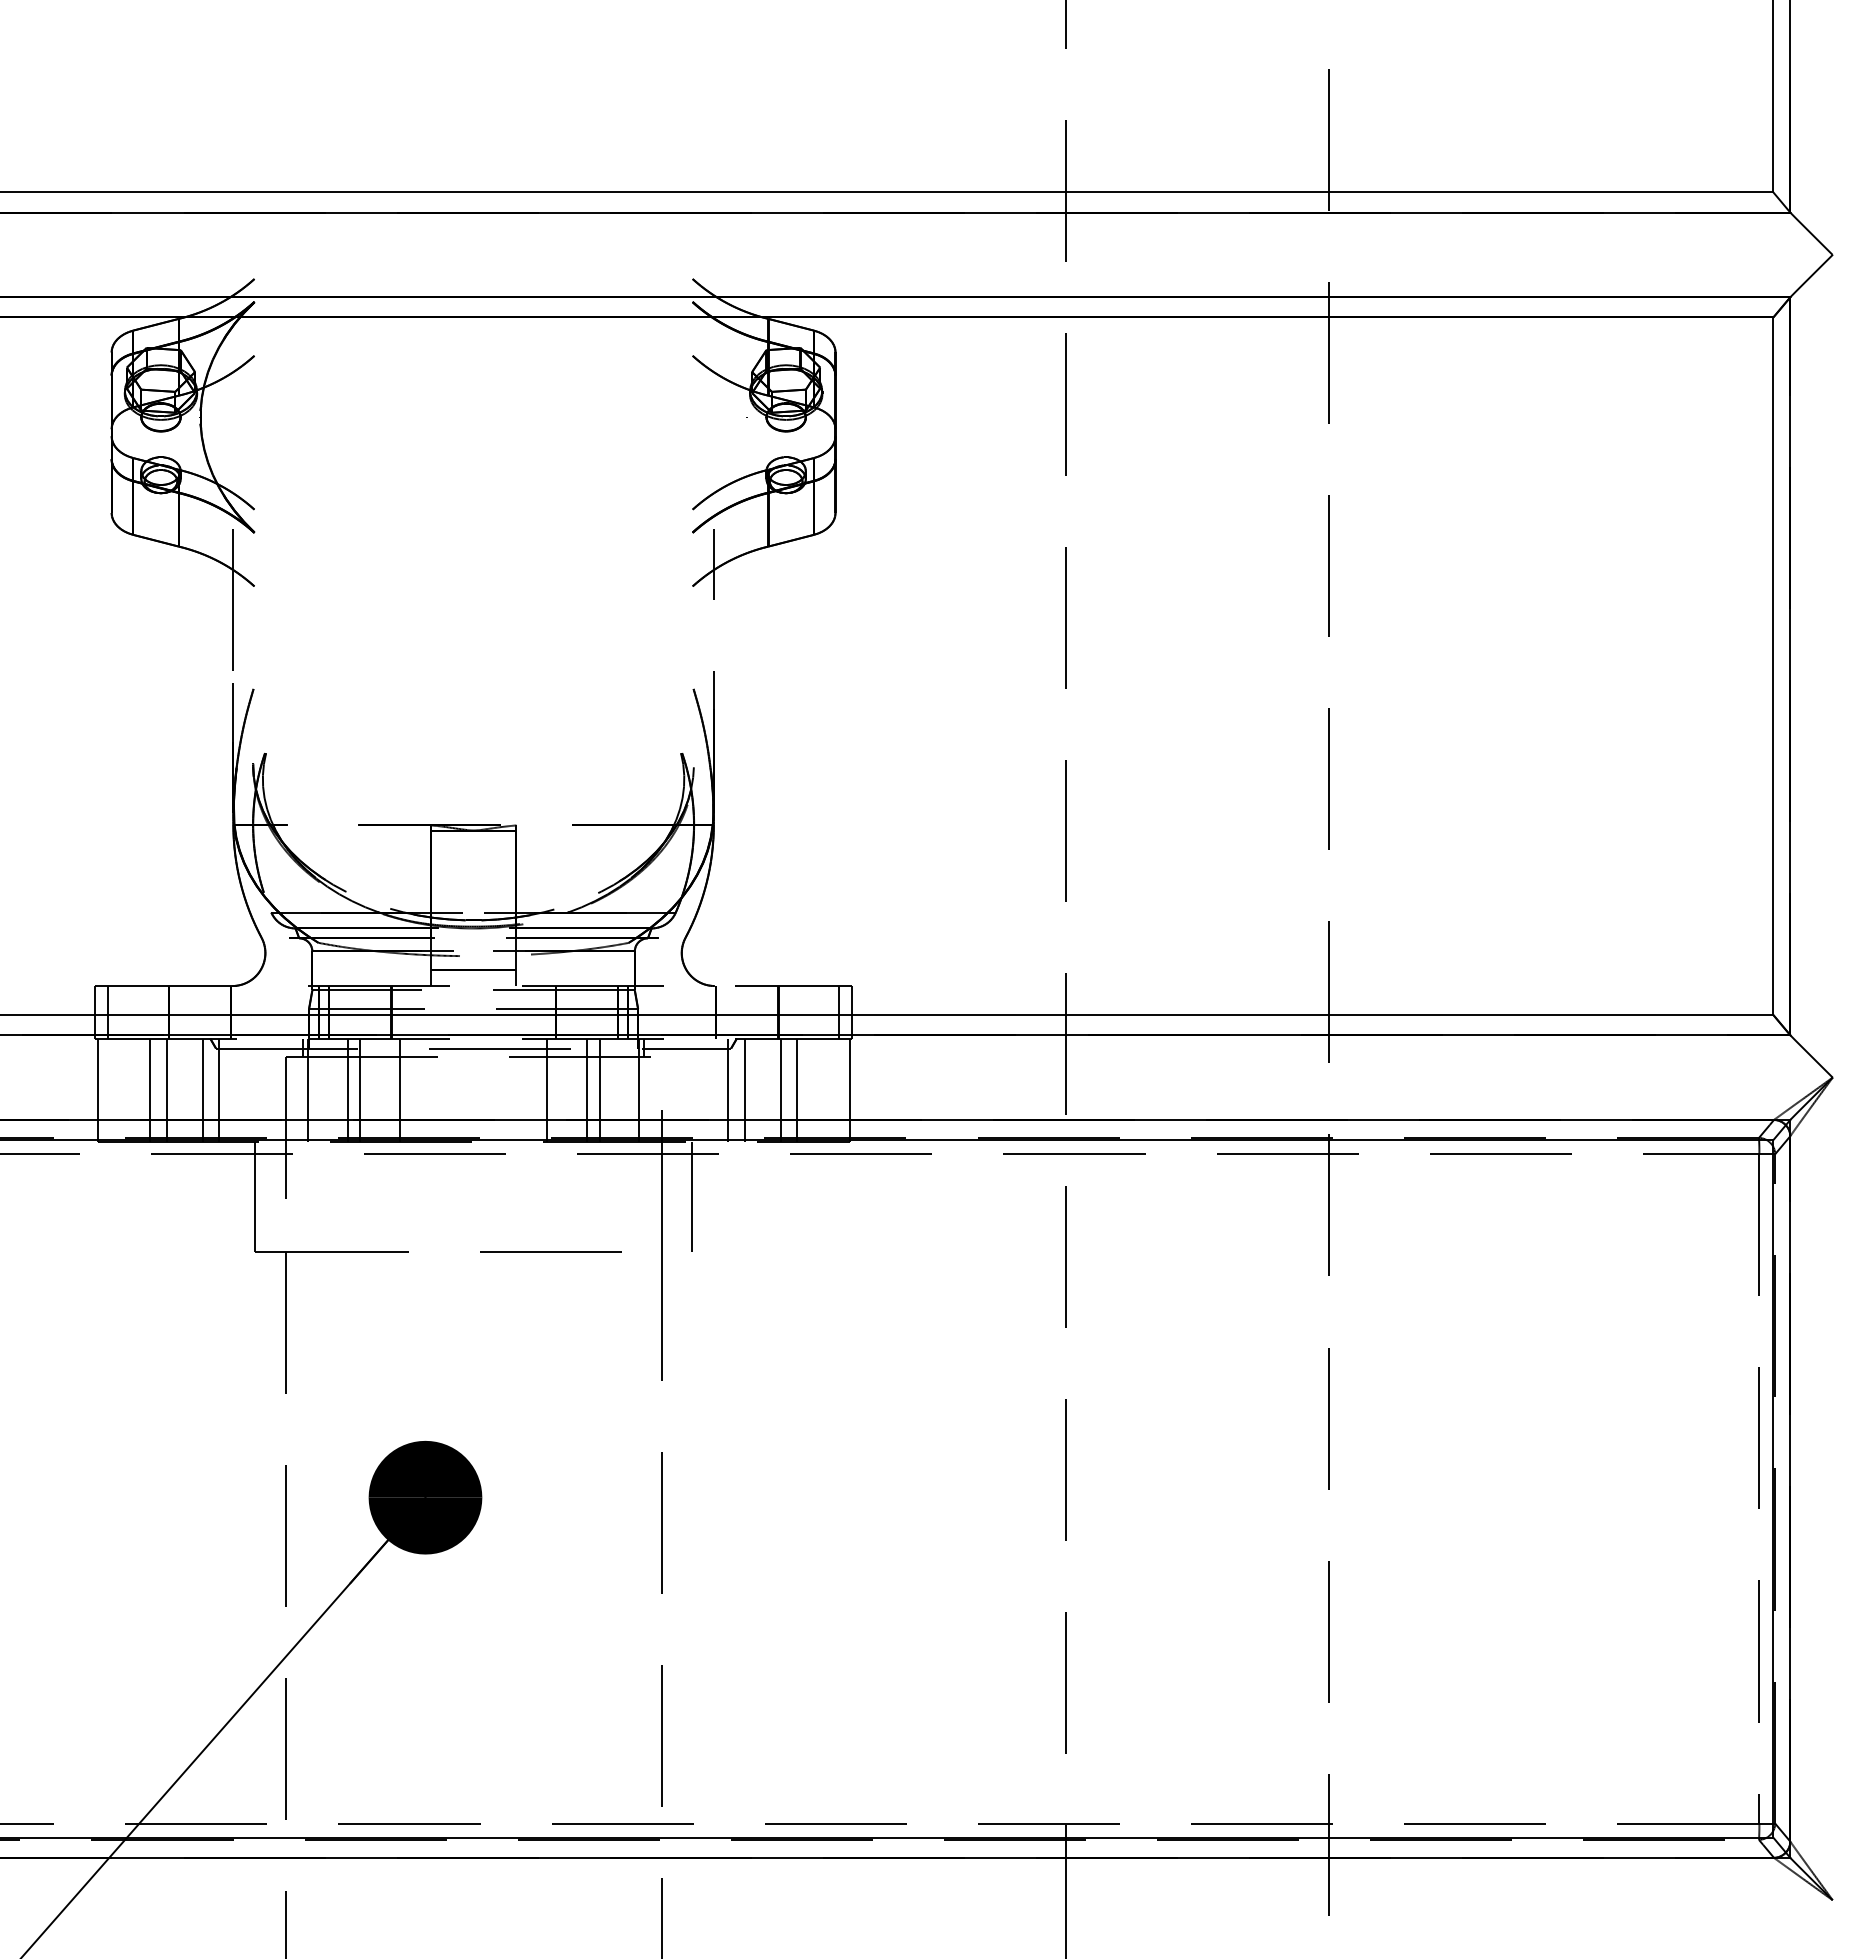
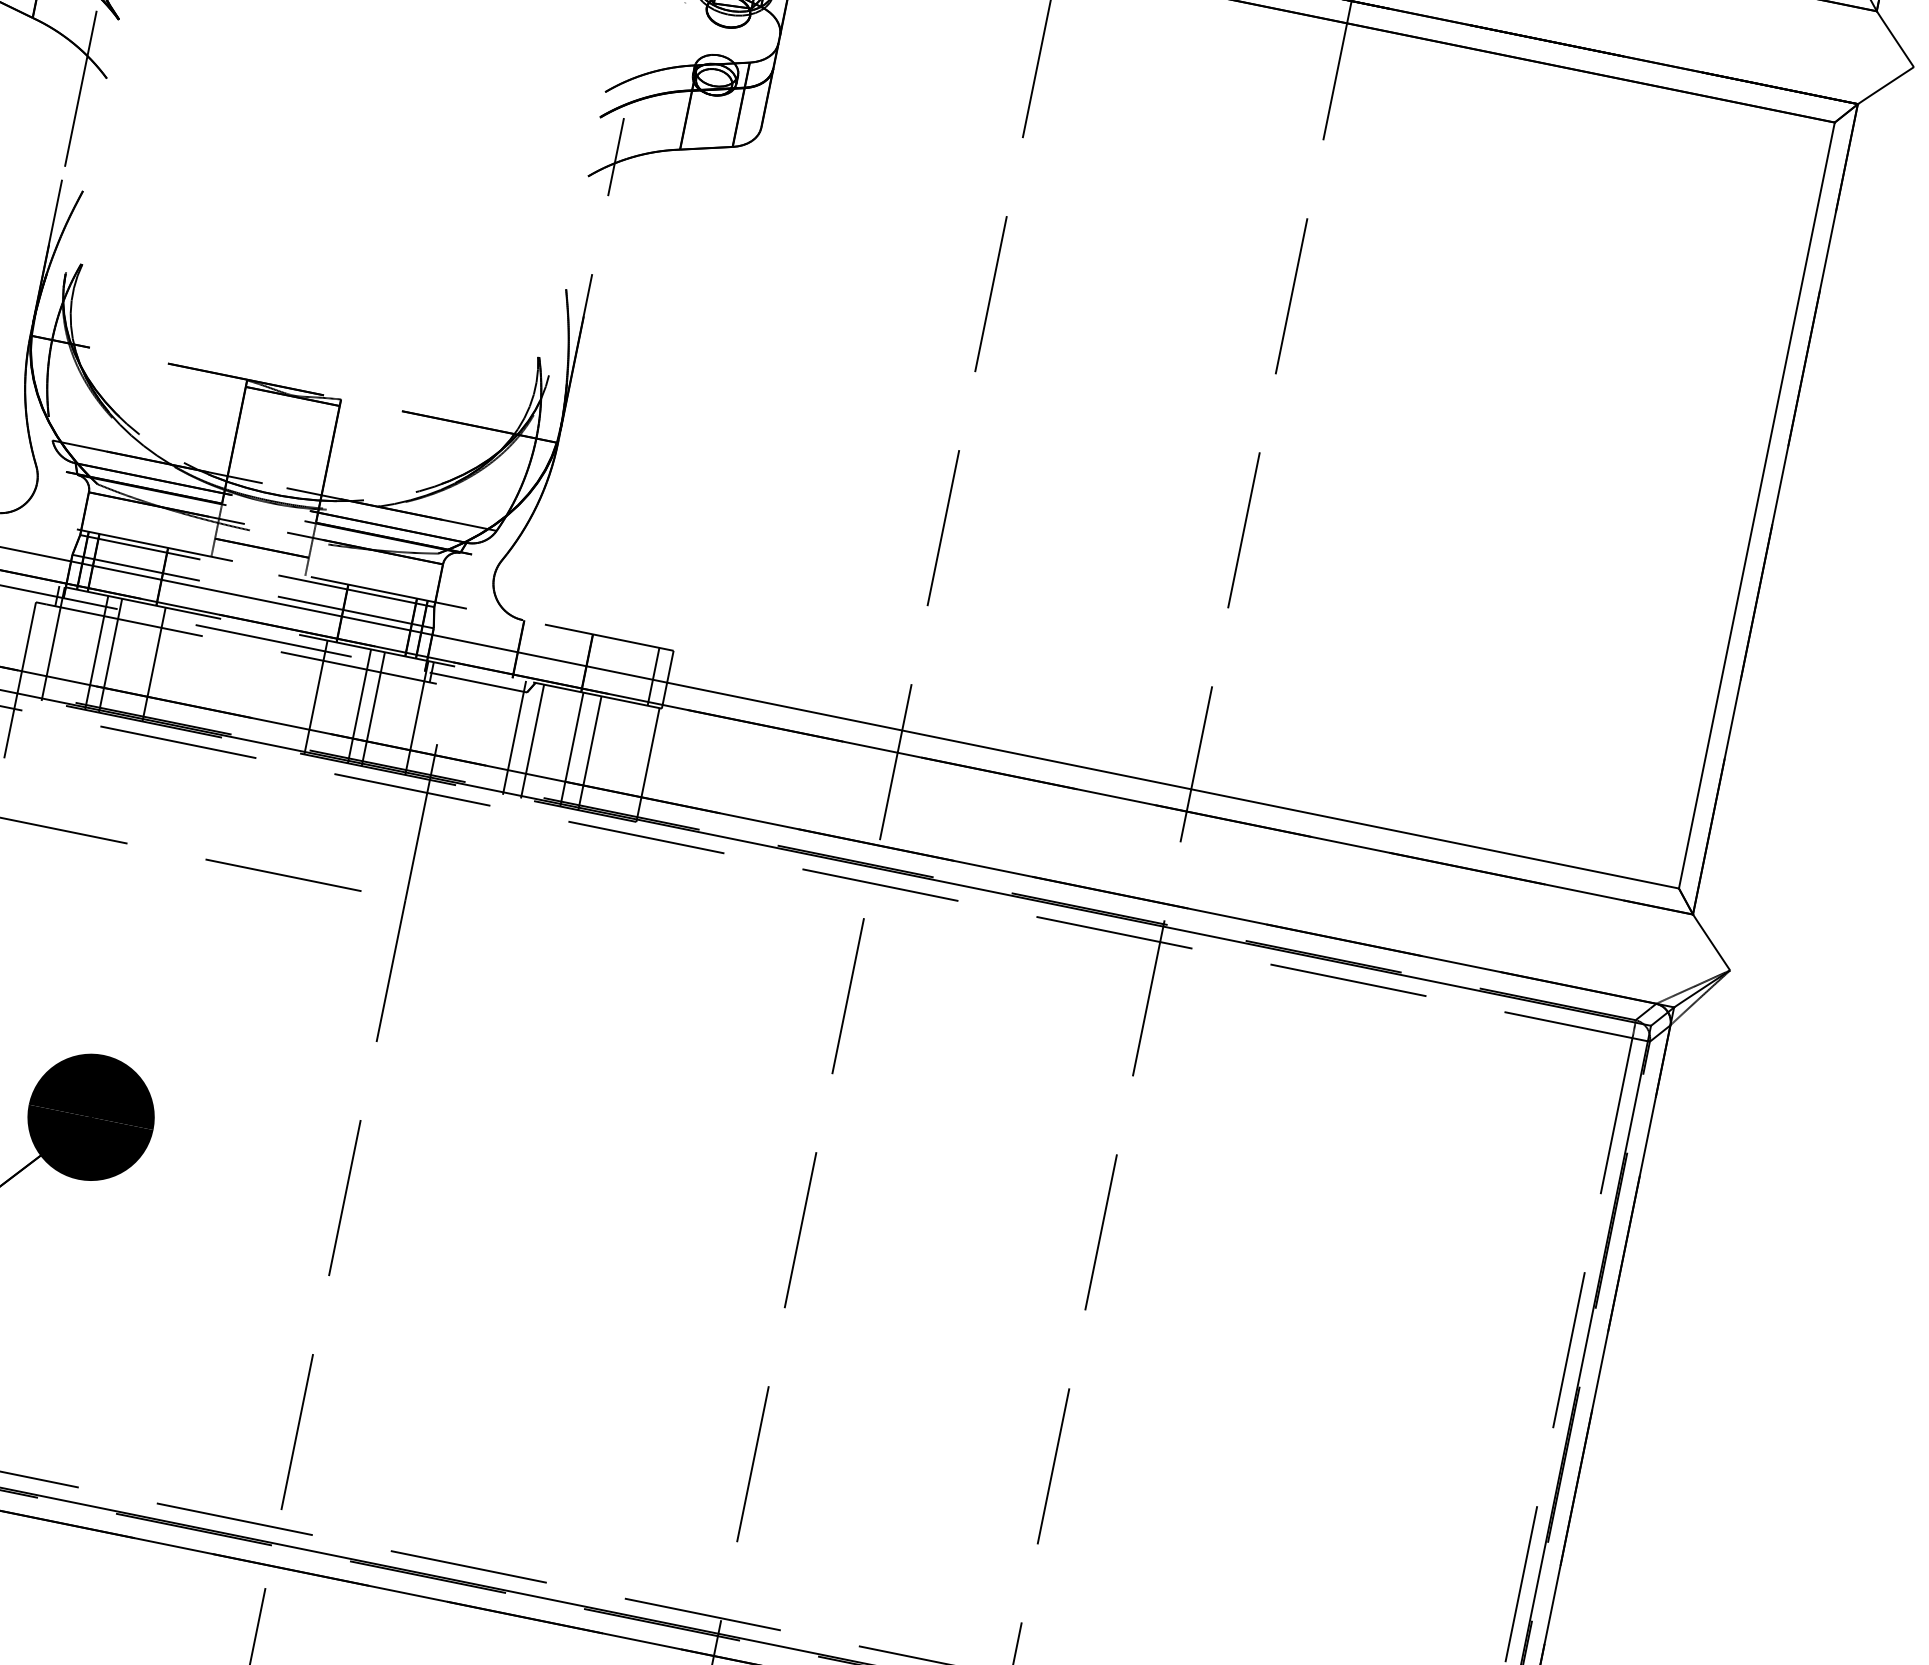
line: (692, 1196) -> (451, 846), removed

